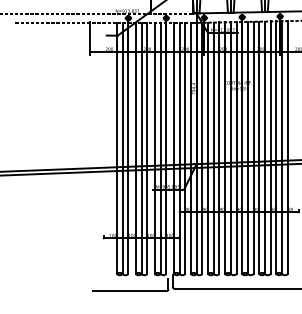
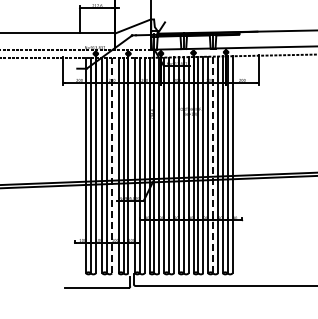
line: (265, 147) -> (213, 164), solid -> dashed
line: (147, 148) -> (112, 165), solid -> dashed

